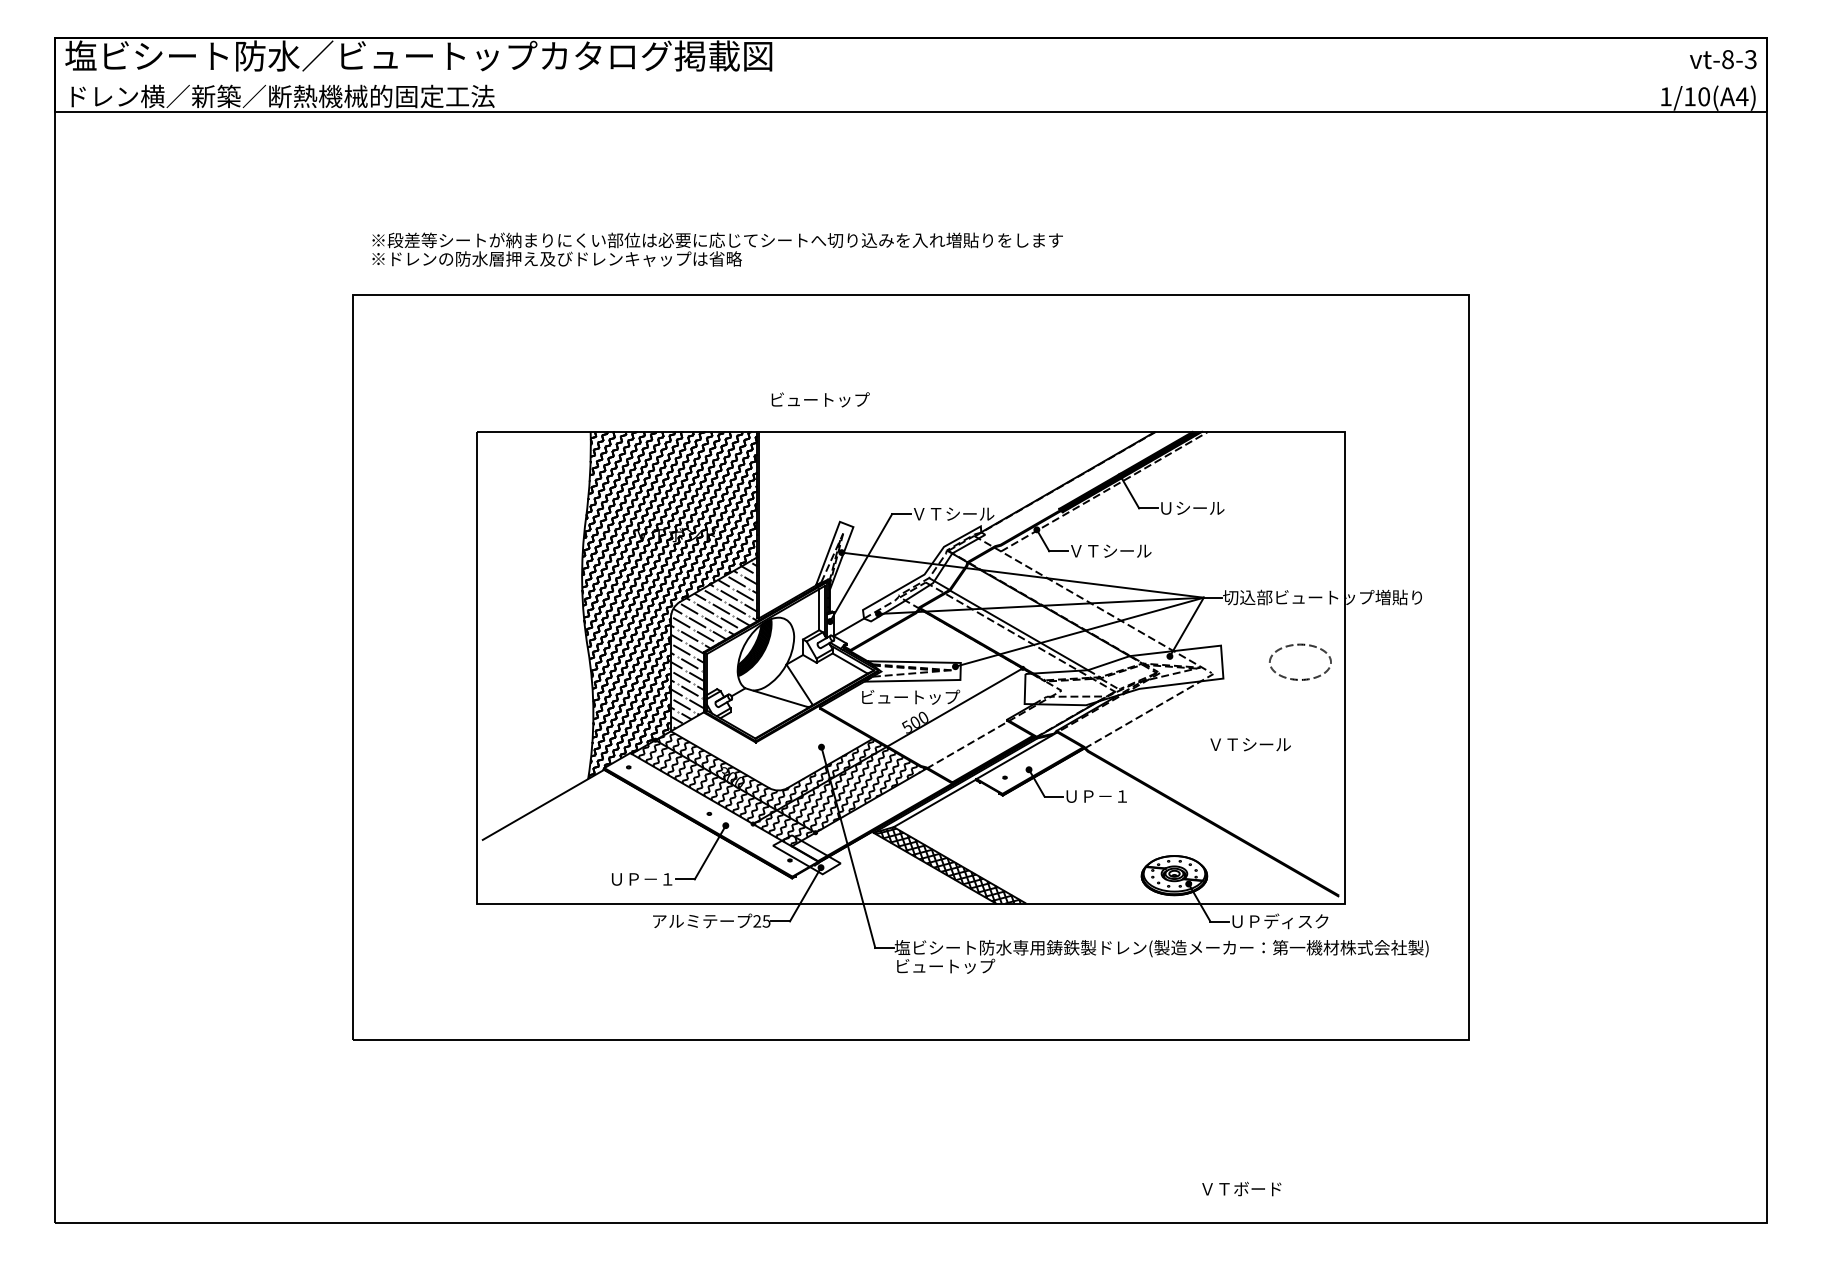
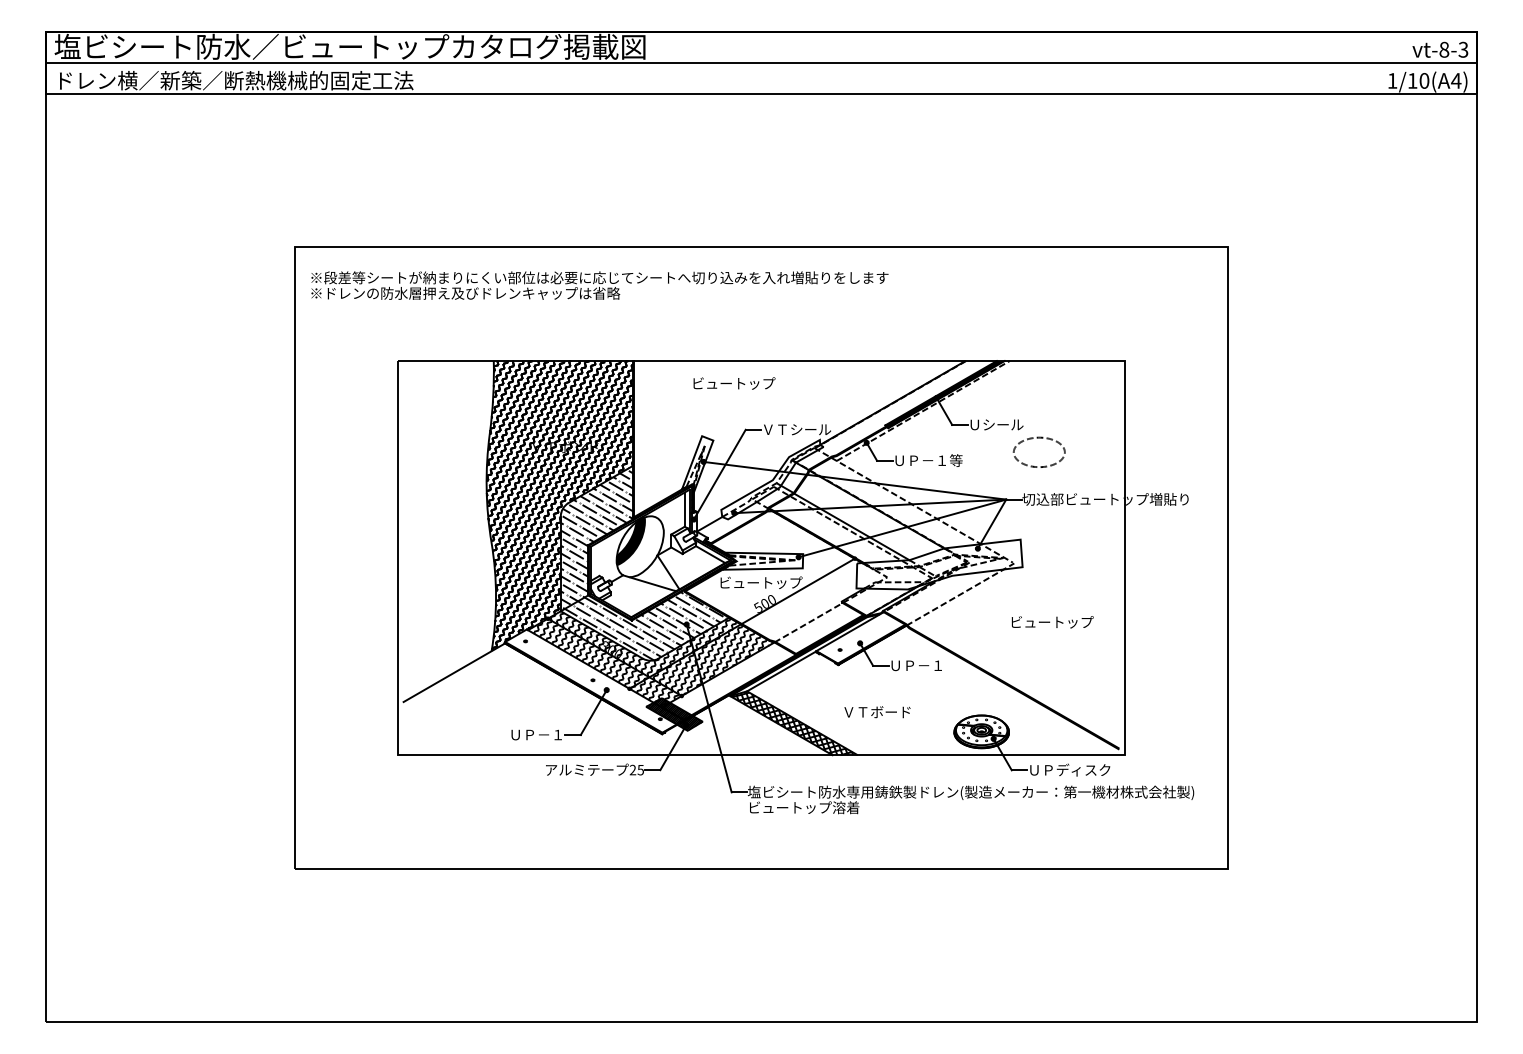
line: (910, 75) -> (761, 63), added
text: (717, 249) -> (599, 285), moved
text: (820, 399) -> (734, 383), moved
text: (1111, 550) -> (929, 460), ＶＴシール -> ＵＰ－１等
part: (1300, 645) -> (1039, 438), moved
hatch: (773, 733) -> (646, 613), added
text: (1259, 744) -> (1052, 622), ＶＴシール -> ビュートップ
hatch: (806, 854) -> (674, 714), added
text: (1012, 966) -> (846, 807), ビュートップ -> ビュートップ溶着
text: (1241, 1188) -> (877, 711), moved

